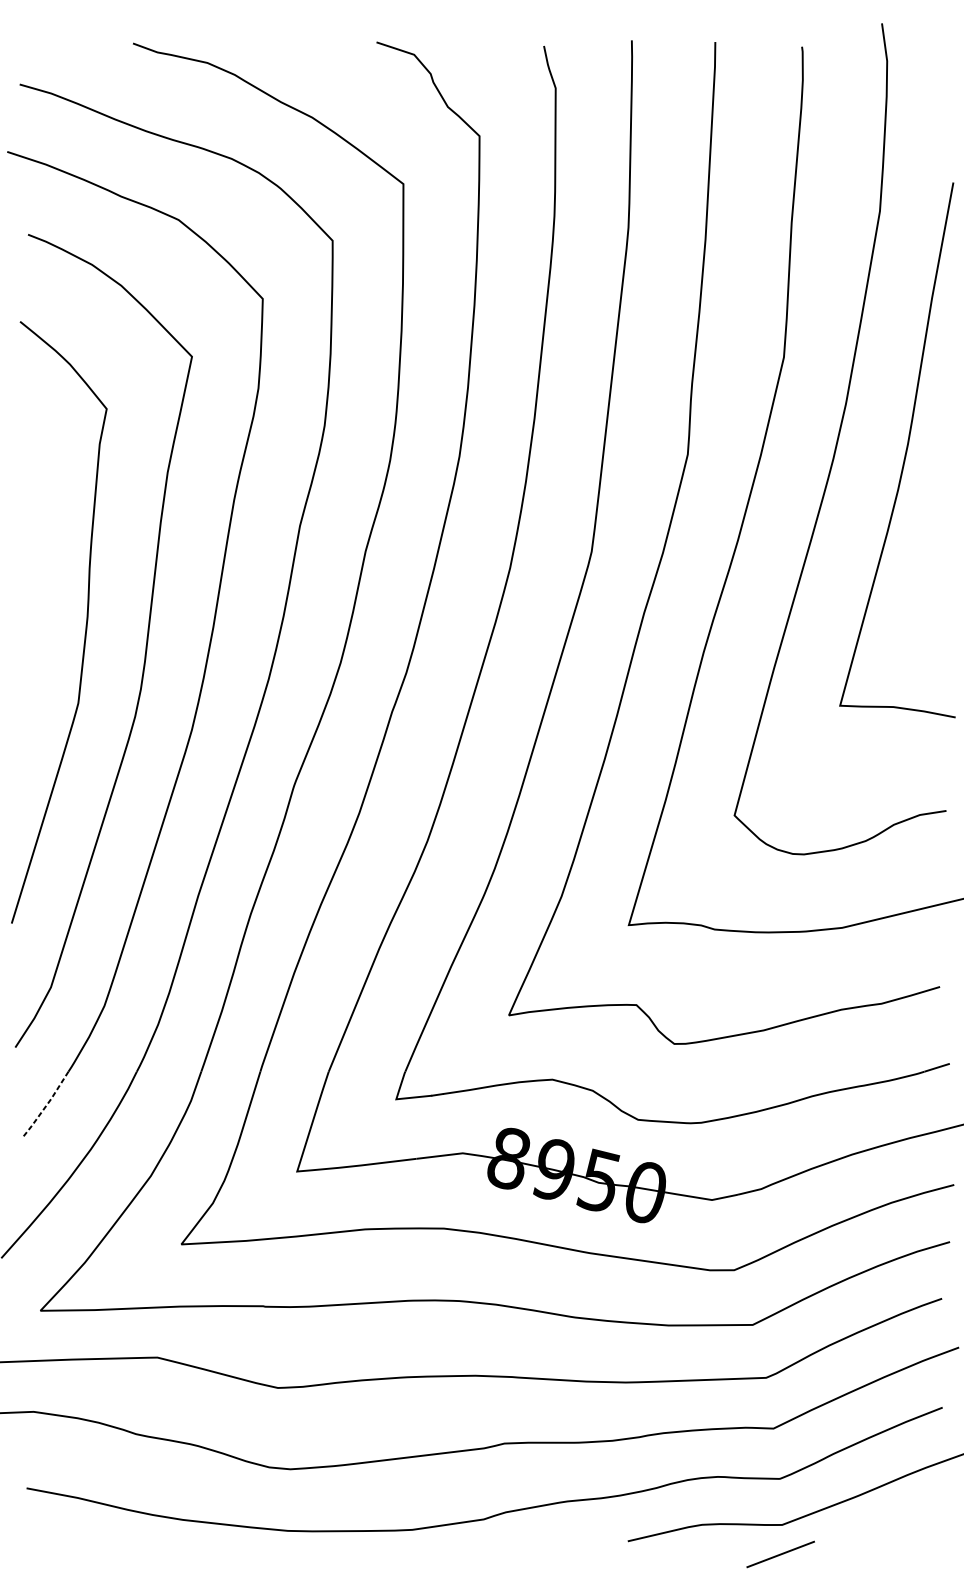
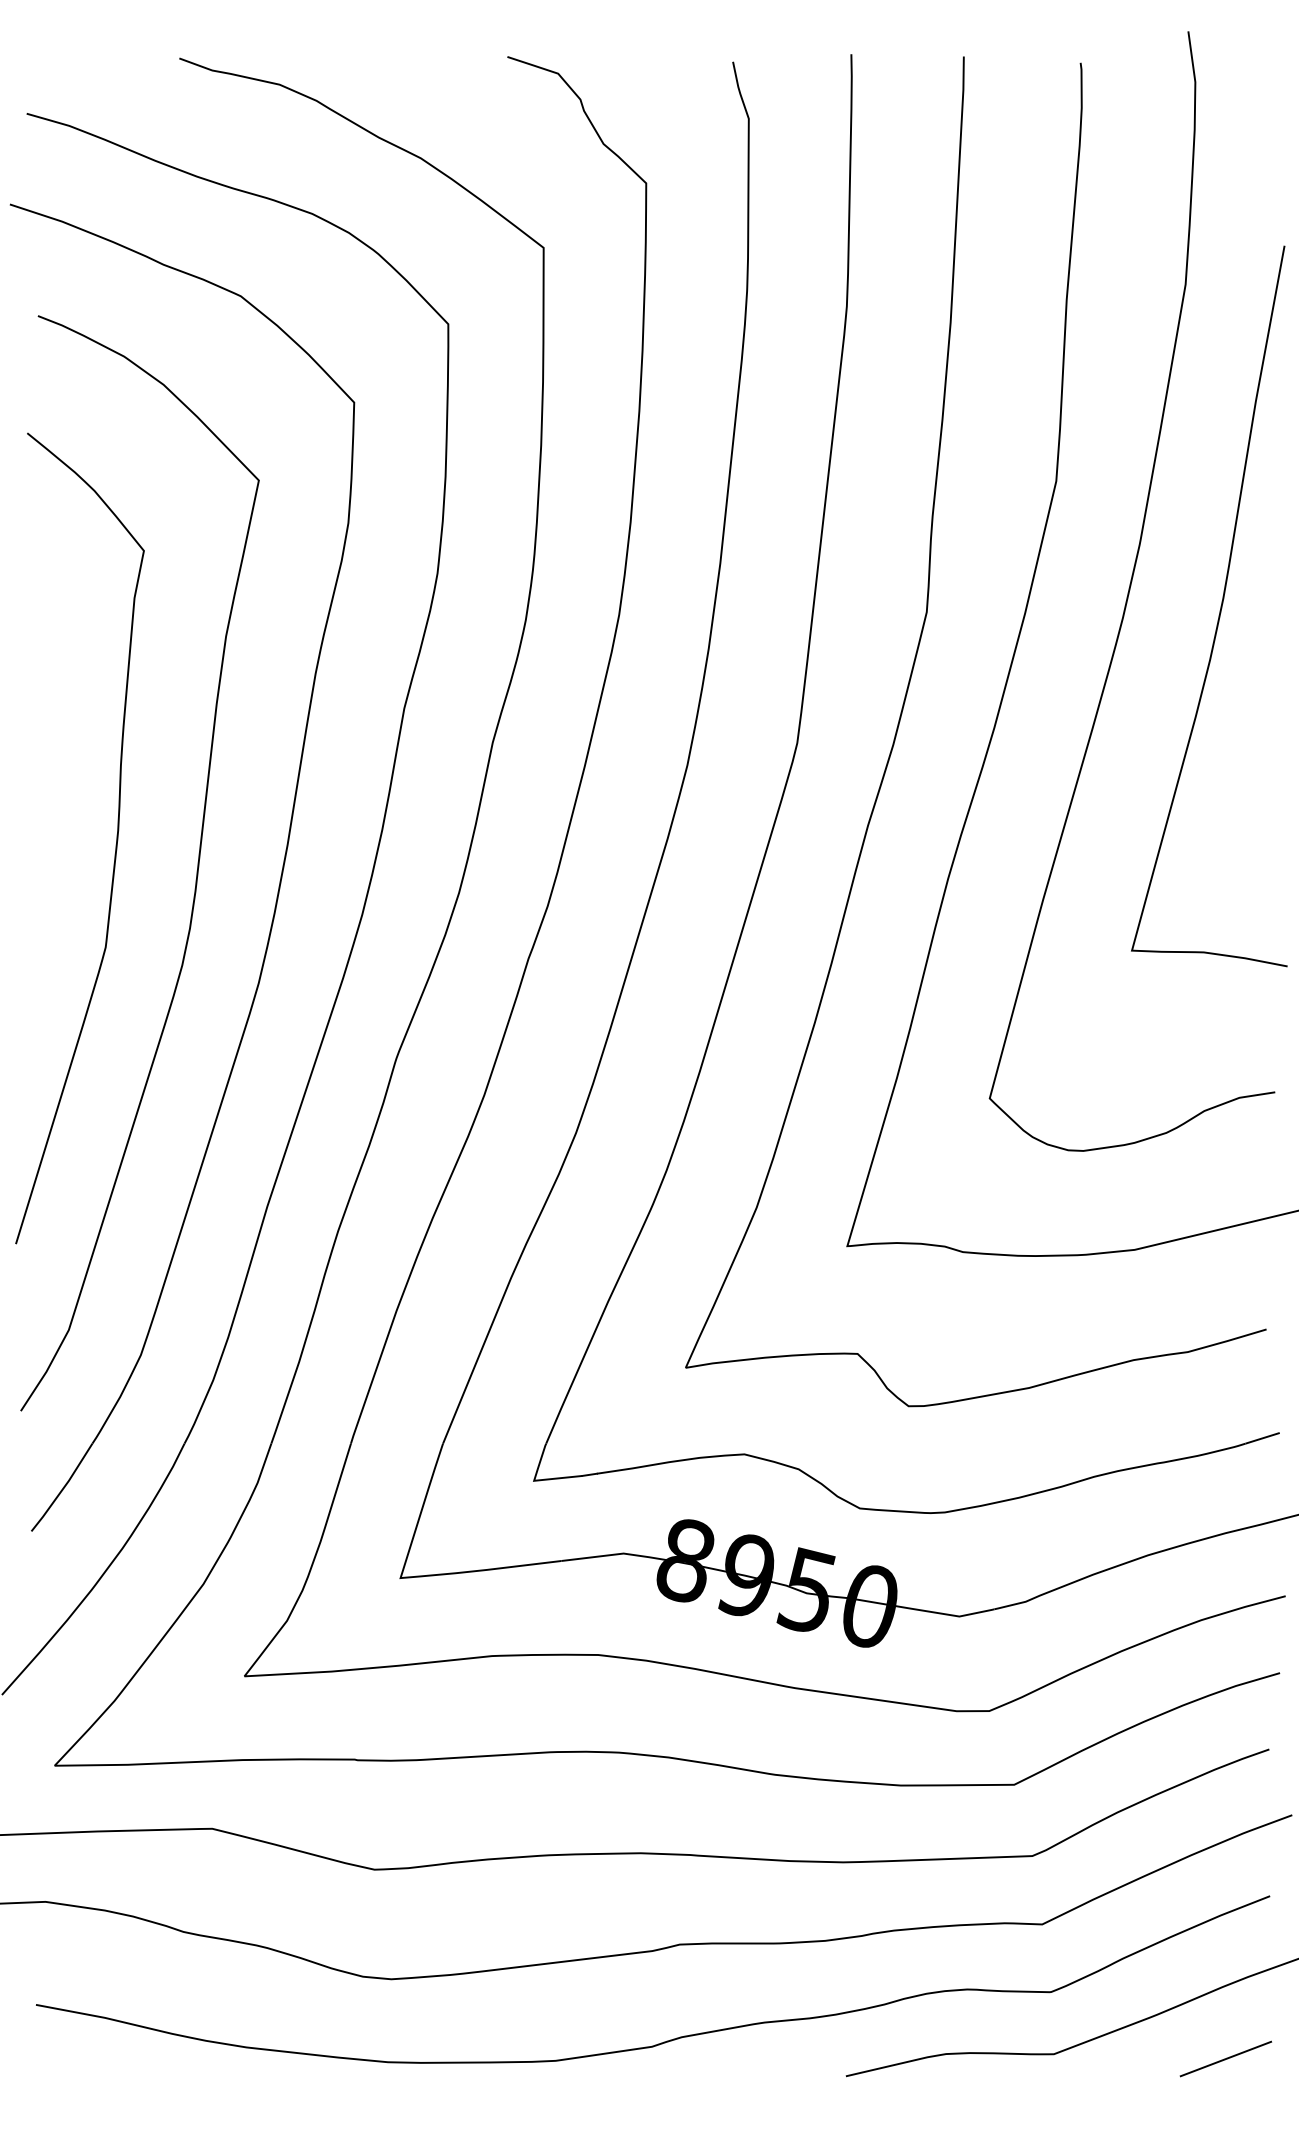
line: (47, 1105) -> (63, 1488), dashed -> solid
line: (780, 1554) -> (1225, 2058), moved

